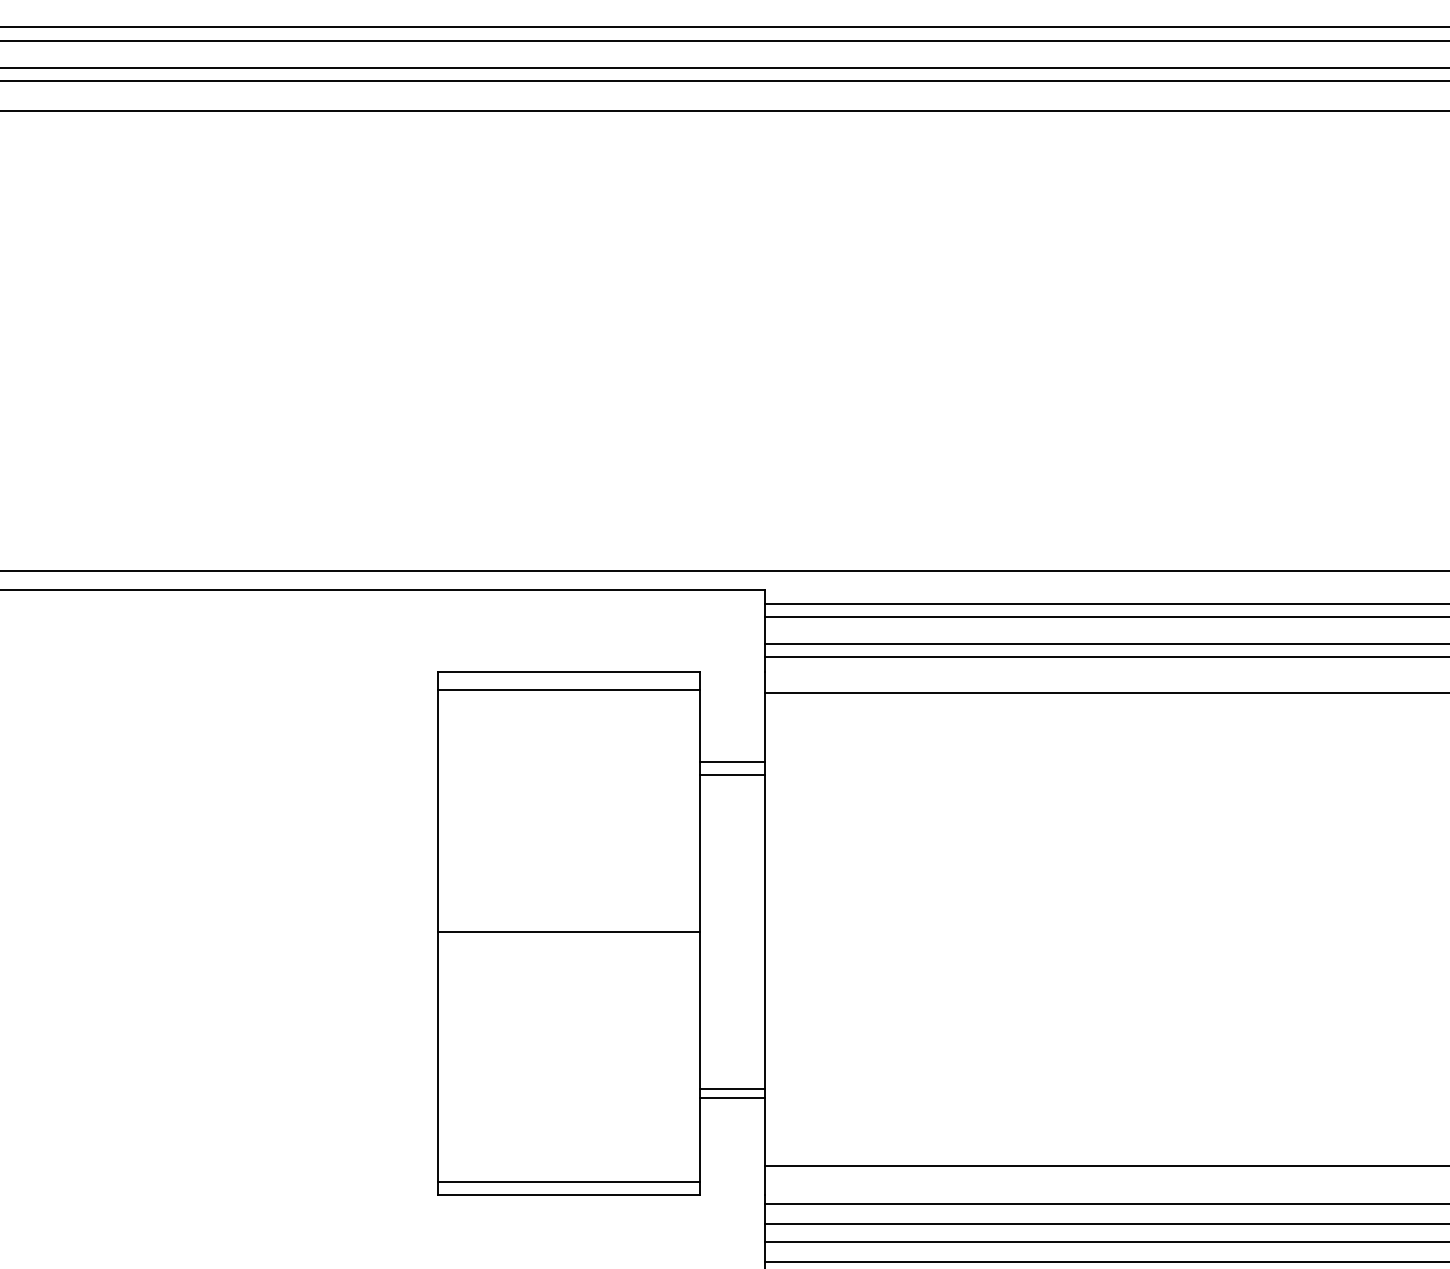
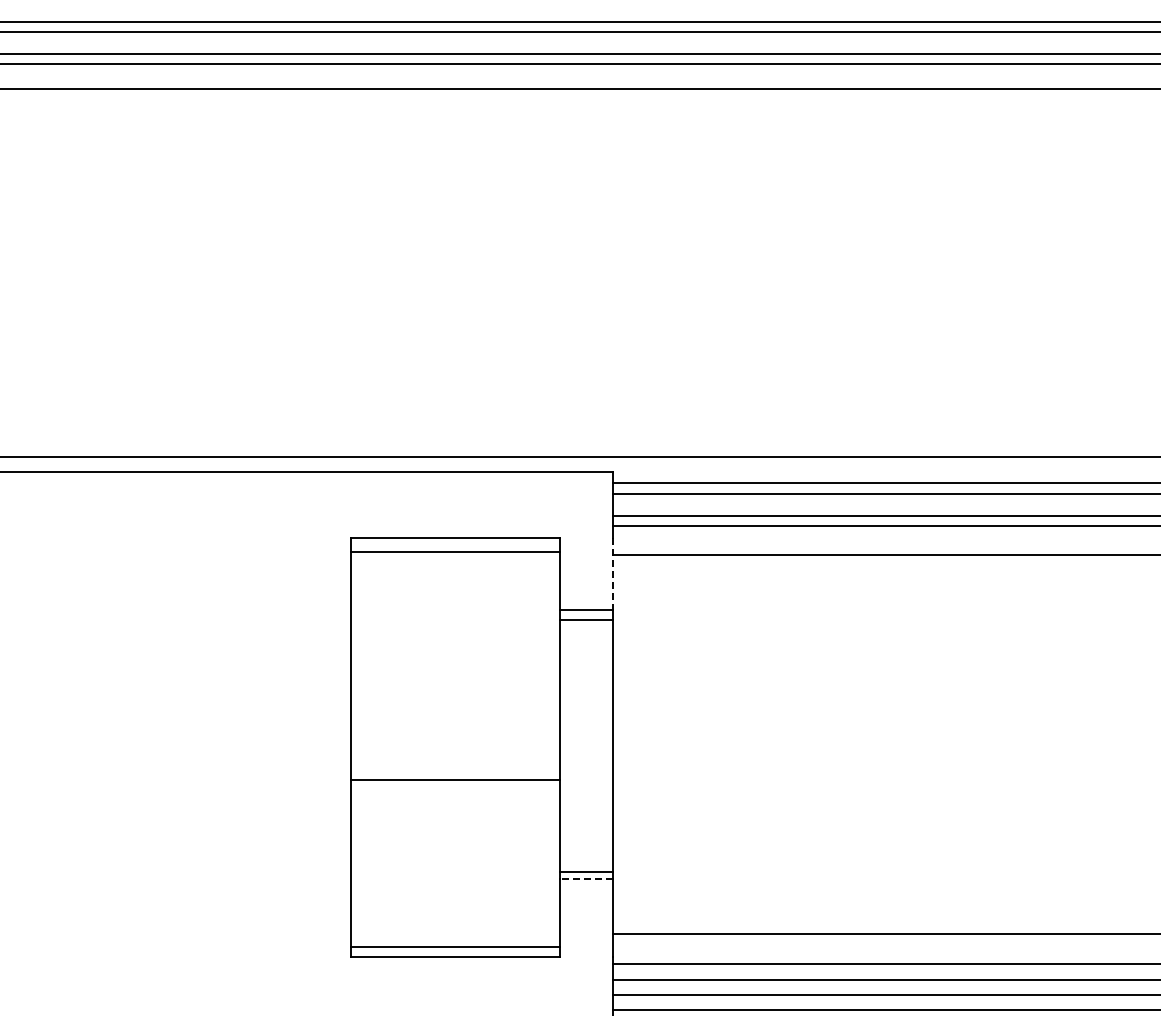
line: (764, 717) -> (612, 574), solid -> dashed
line: (568, 932) -> (455, 780), moved
line: (732, 1098) -> (586, 879), solid -> dashed

